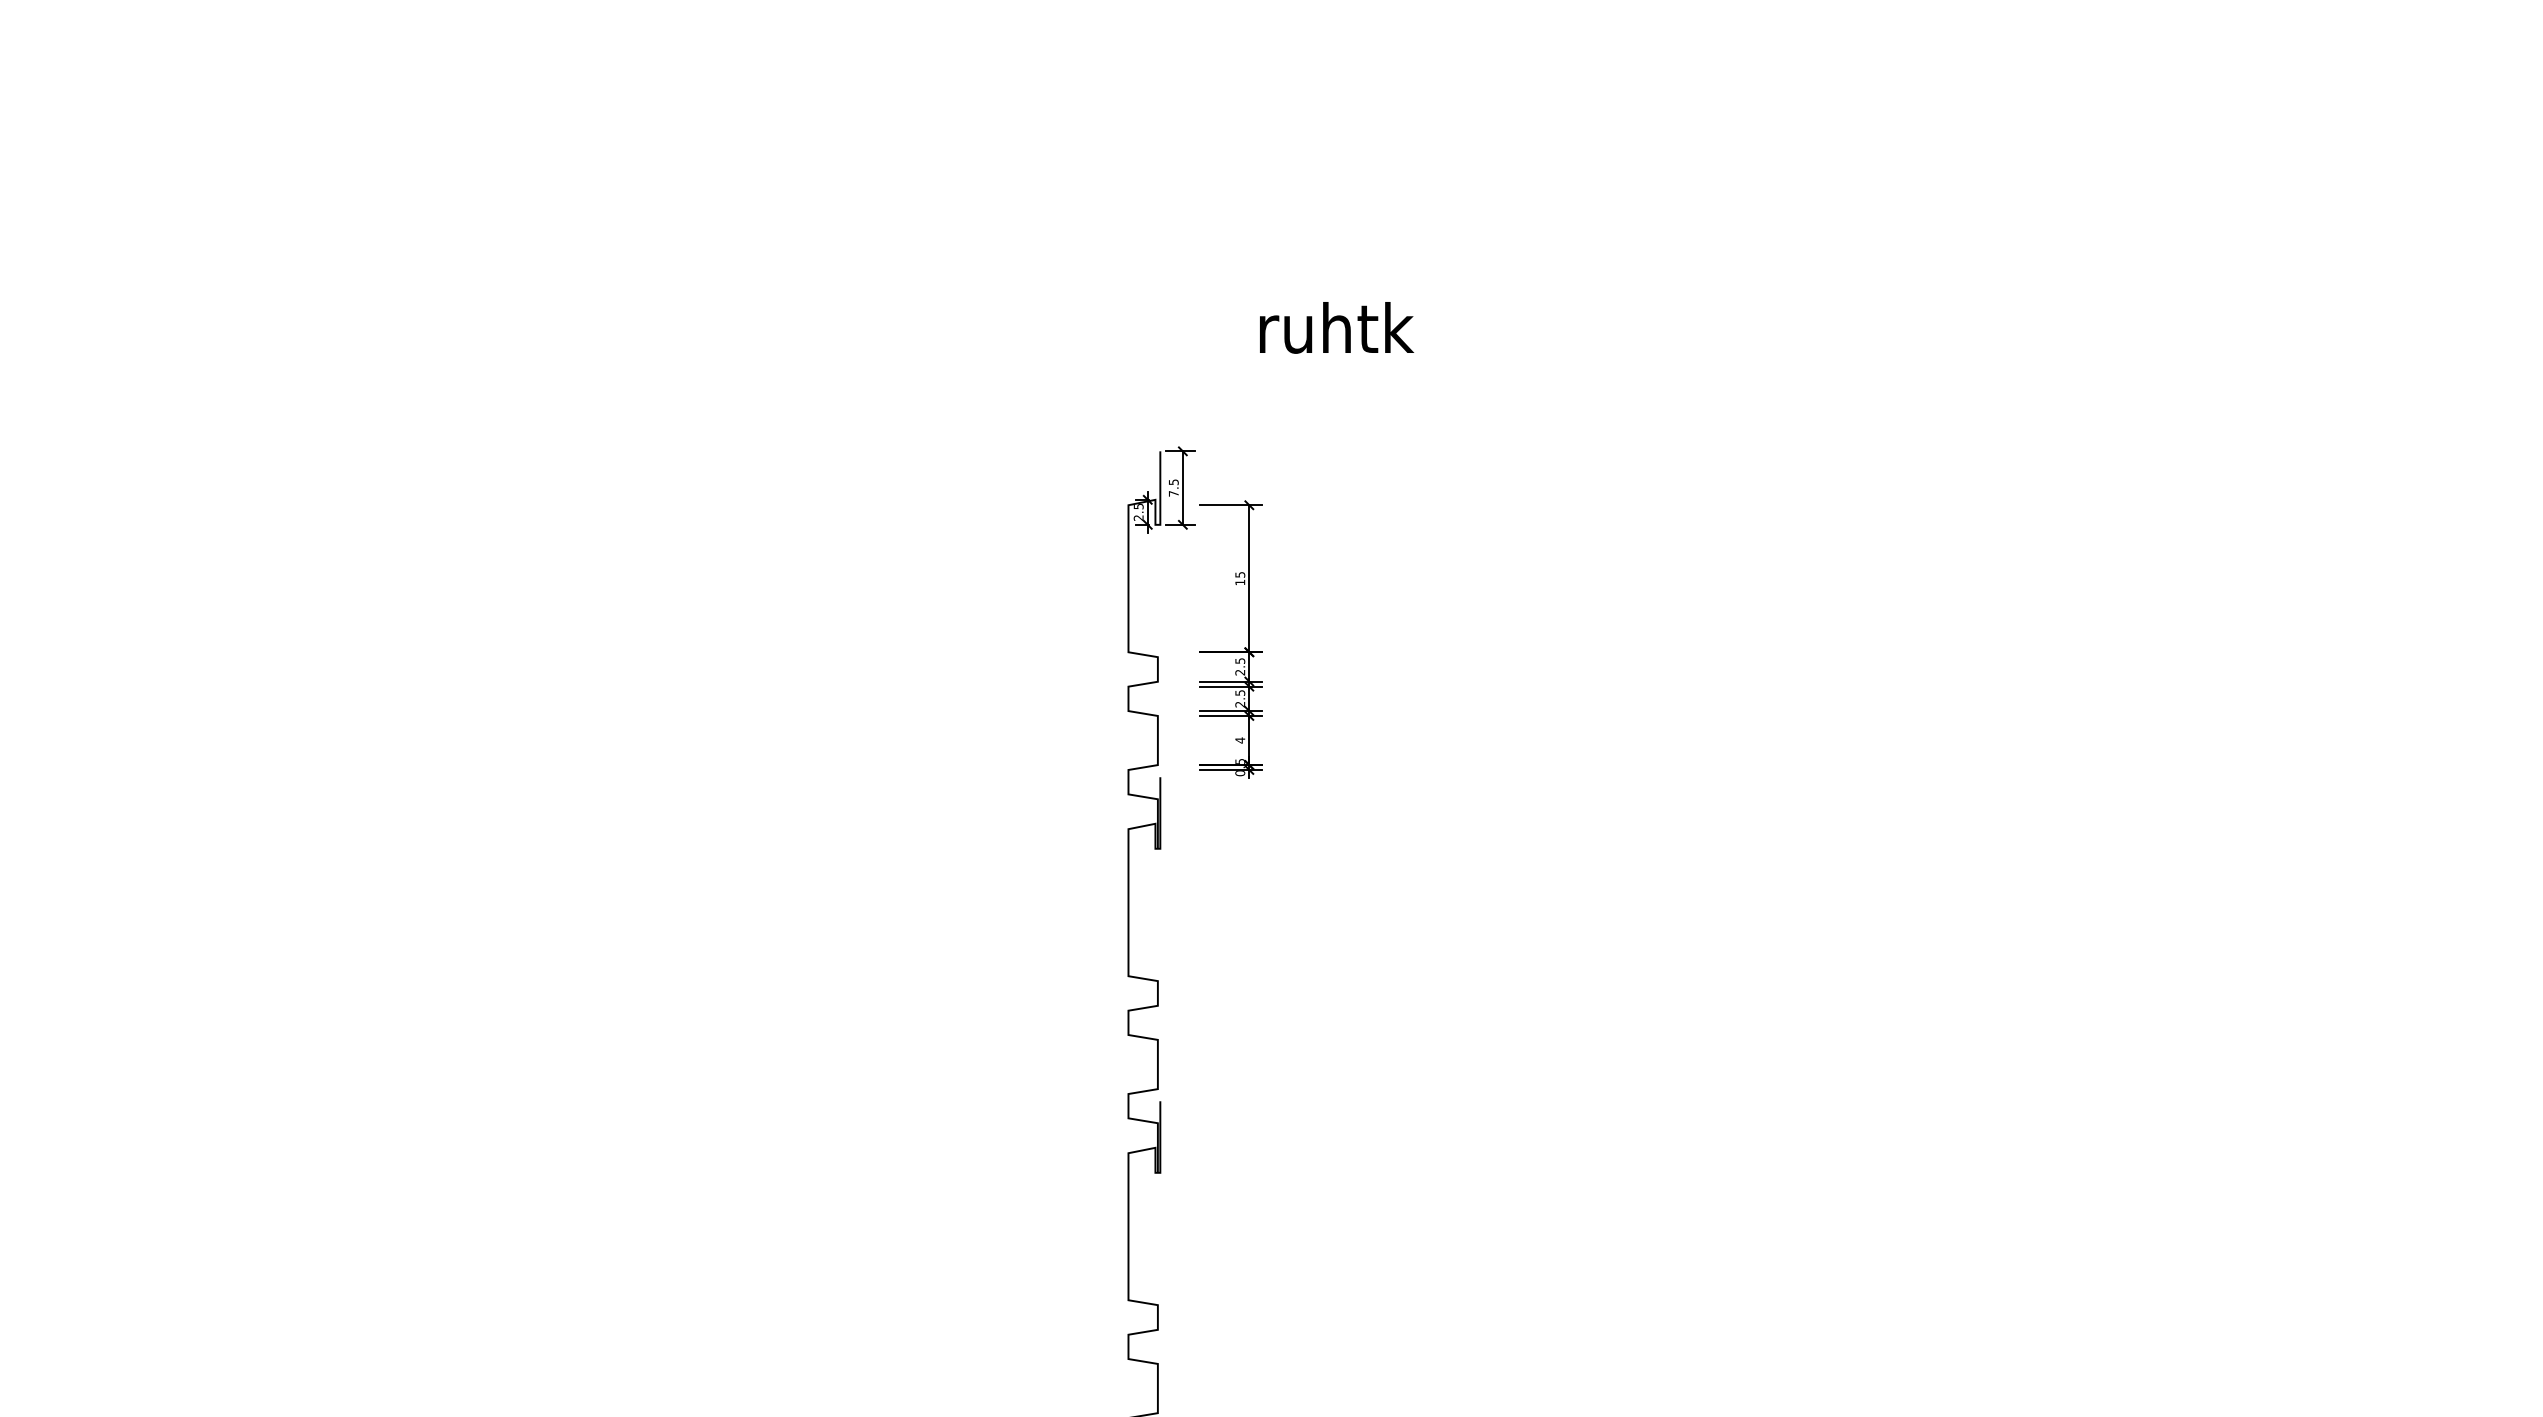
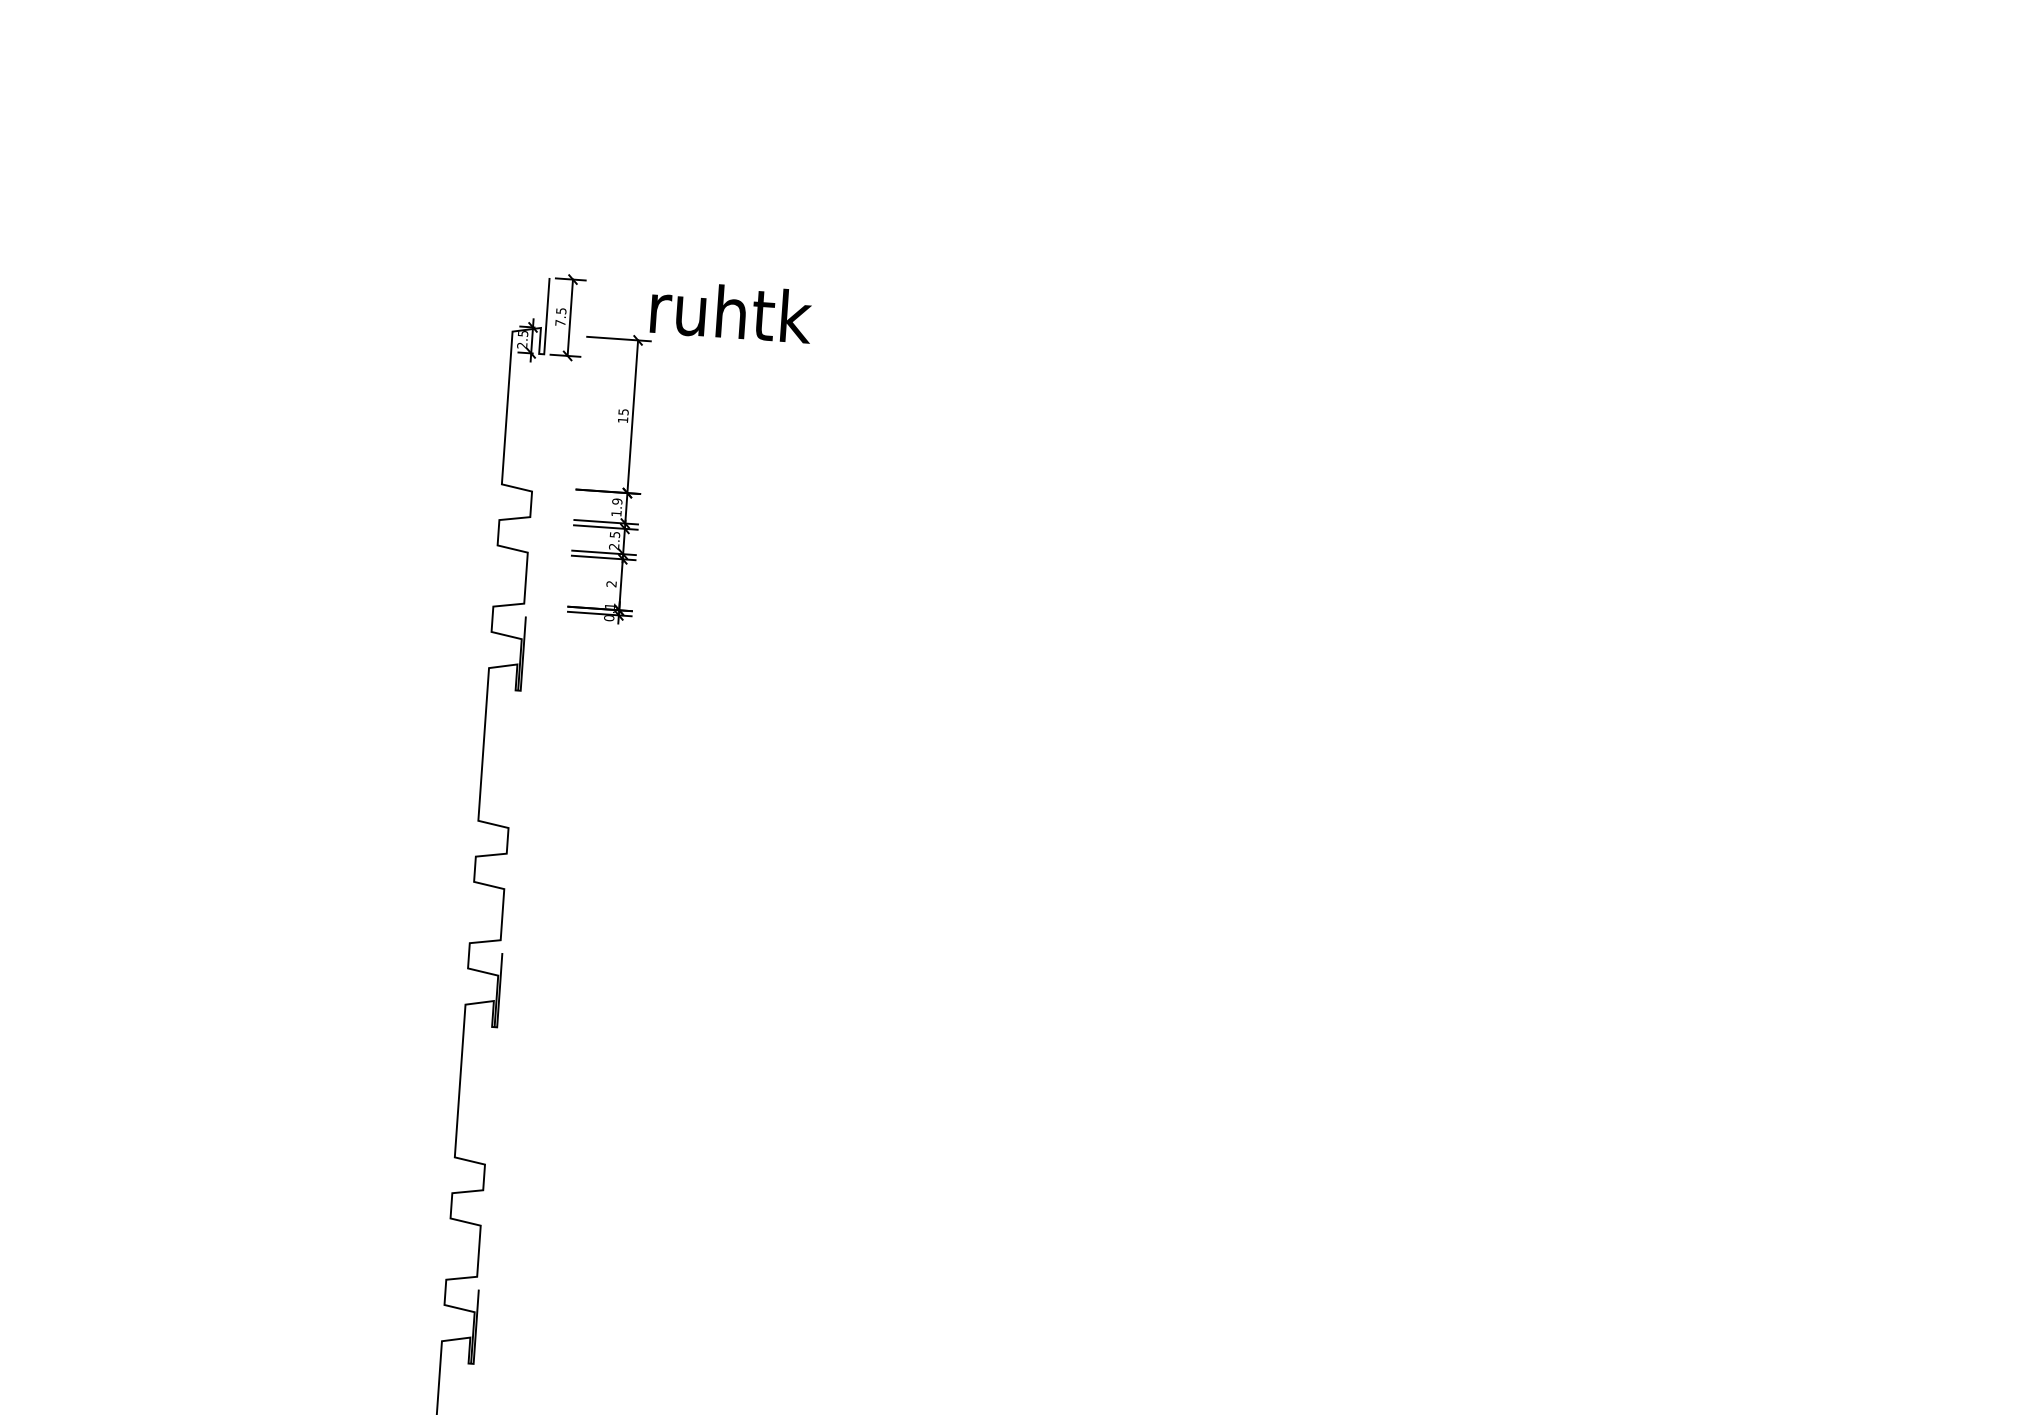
text: (1337, 327) -> (732, 311), moved
text: (1240, 666) -> (617, 507), 2.5 -> 1.9
text: (1240, 740) -> (611, 584), 4 -> 2
text: (1240, 761) -> (610, 605), 0.5 -> 0.1

